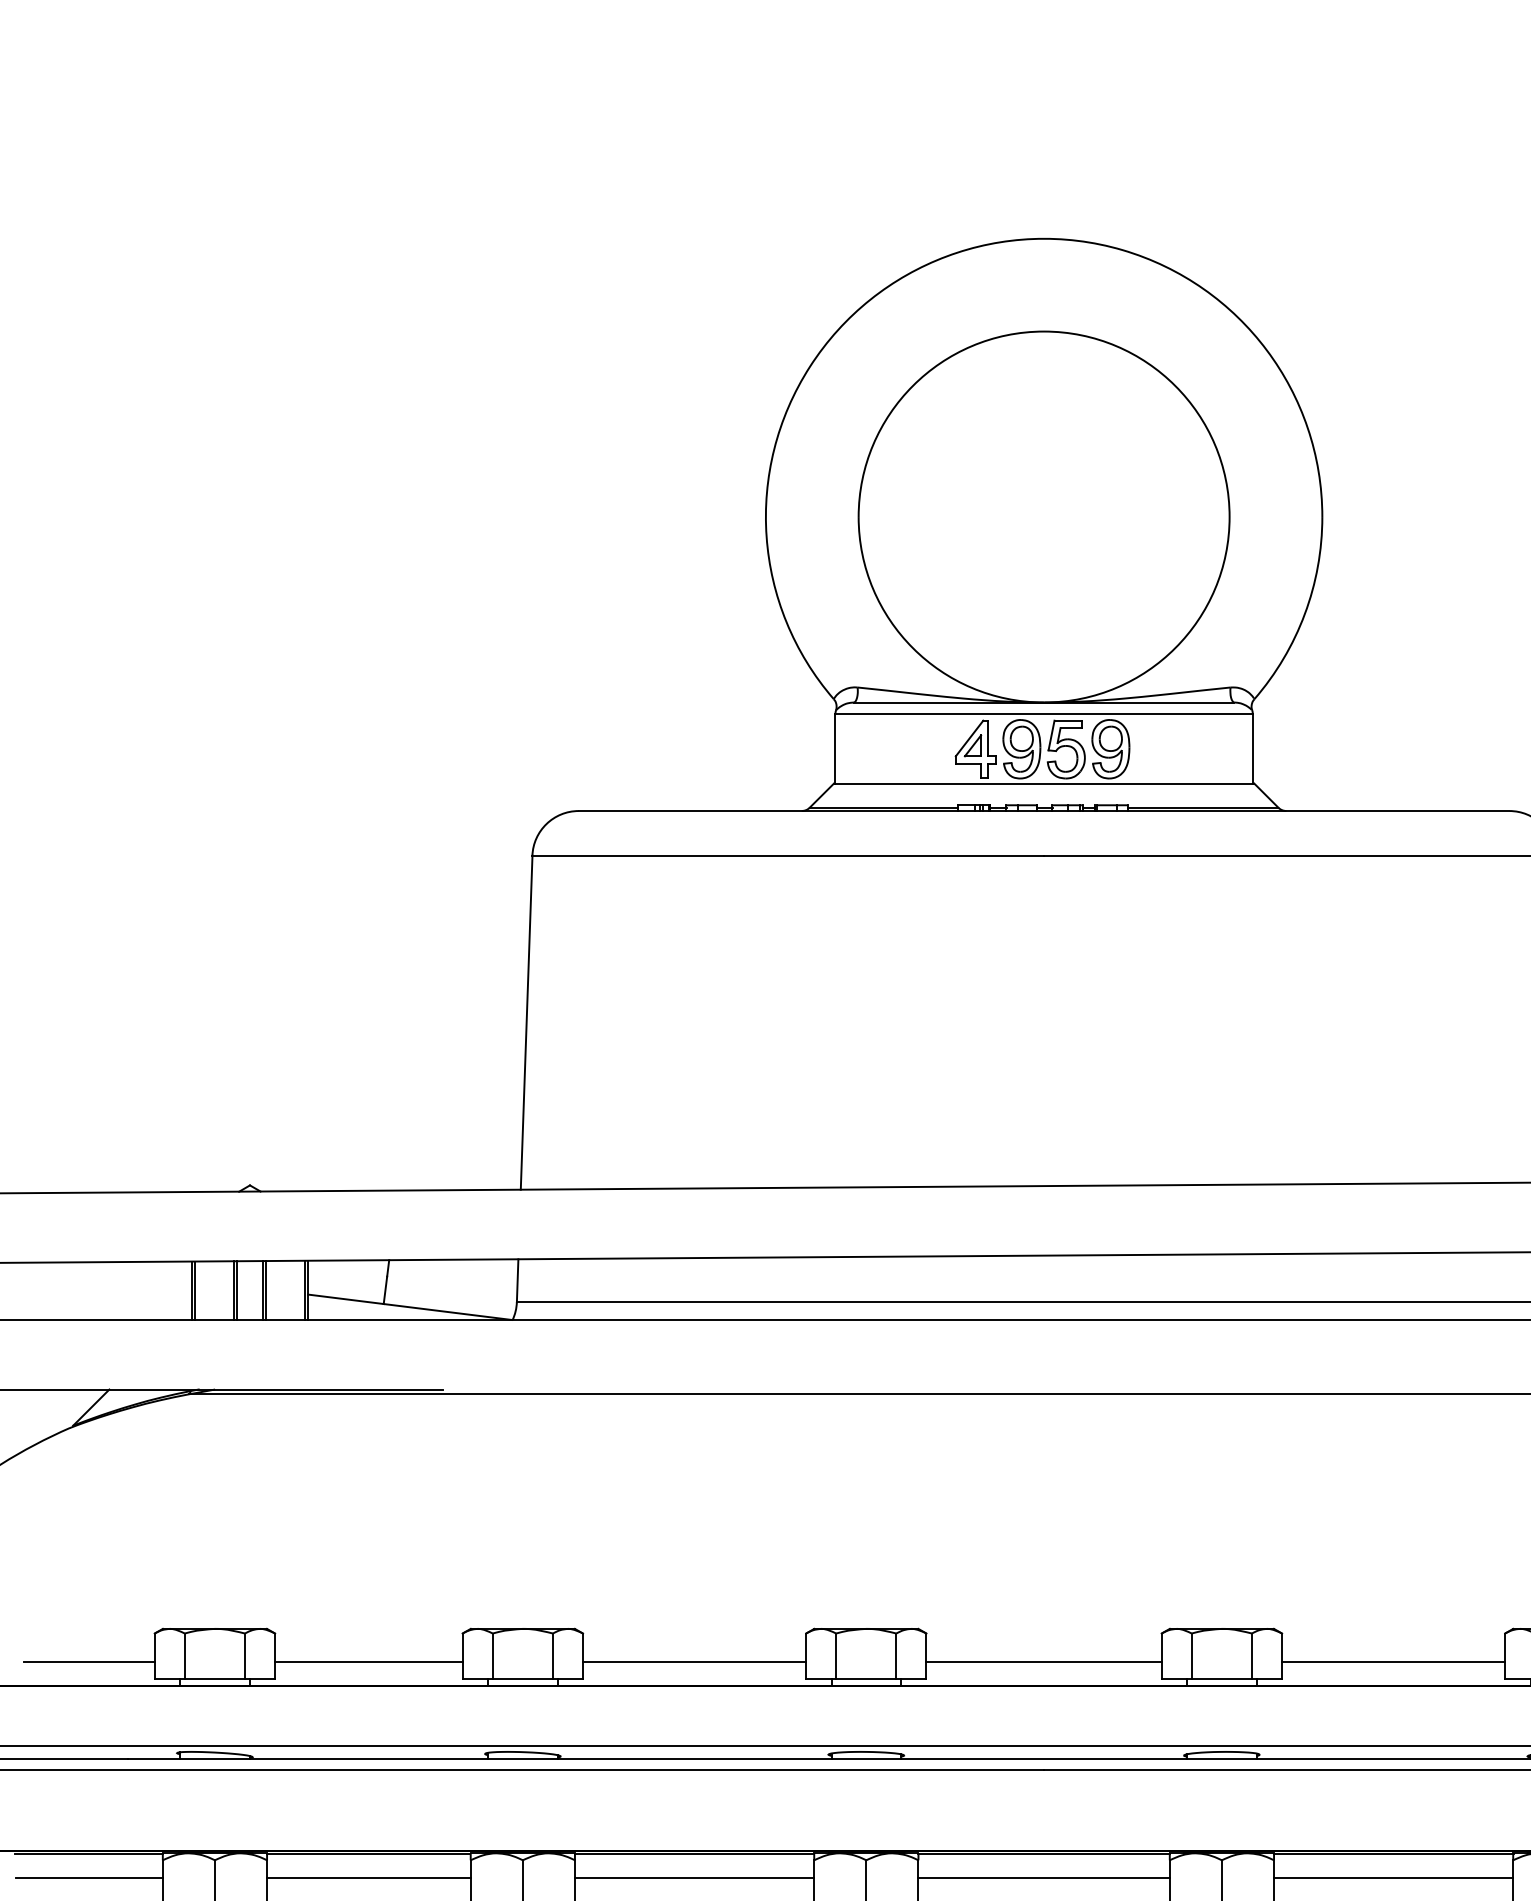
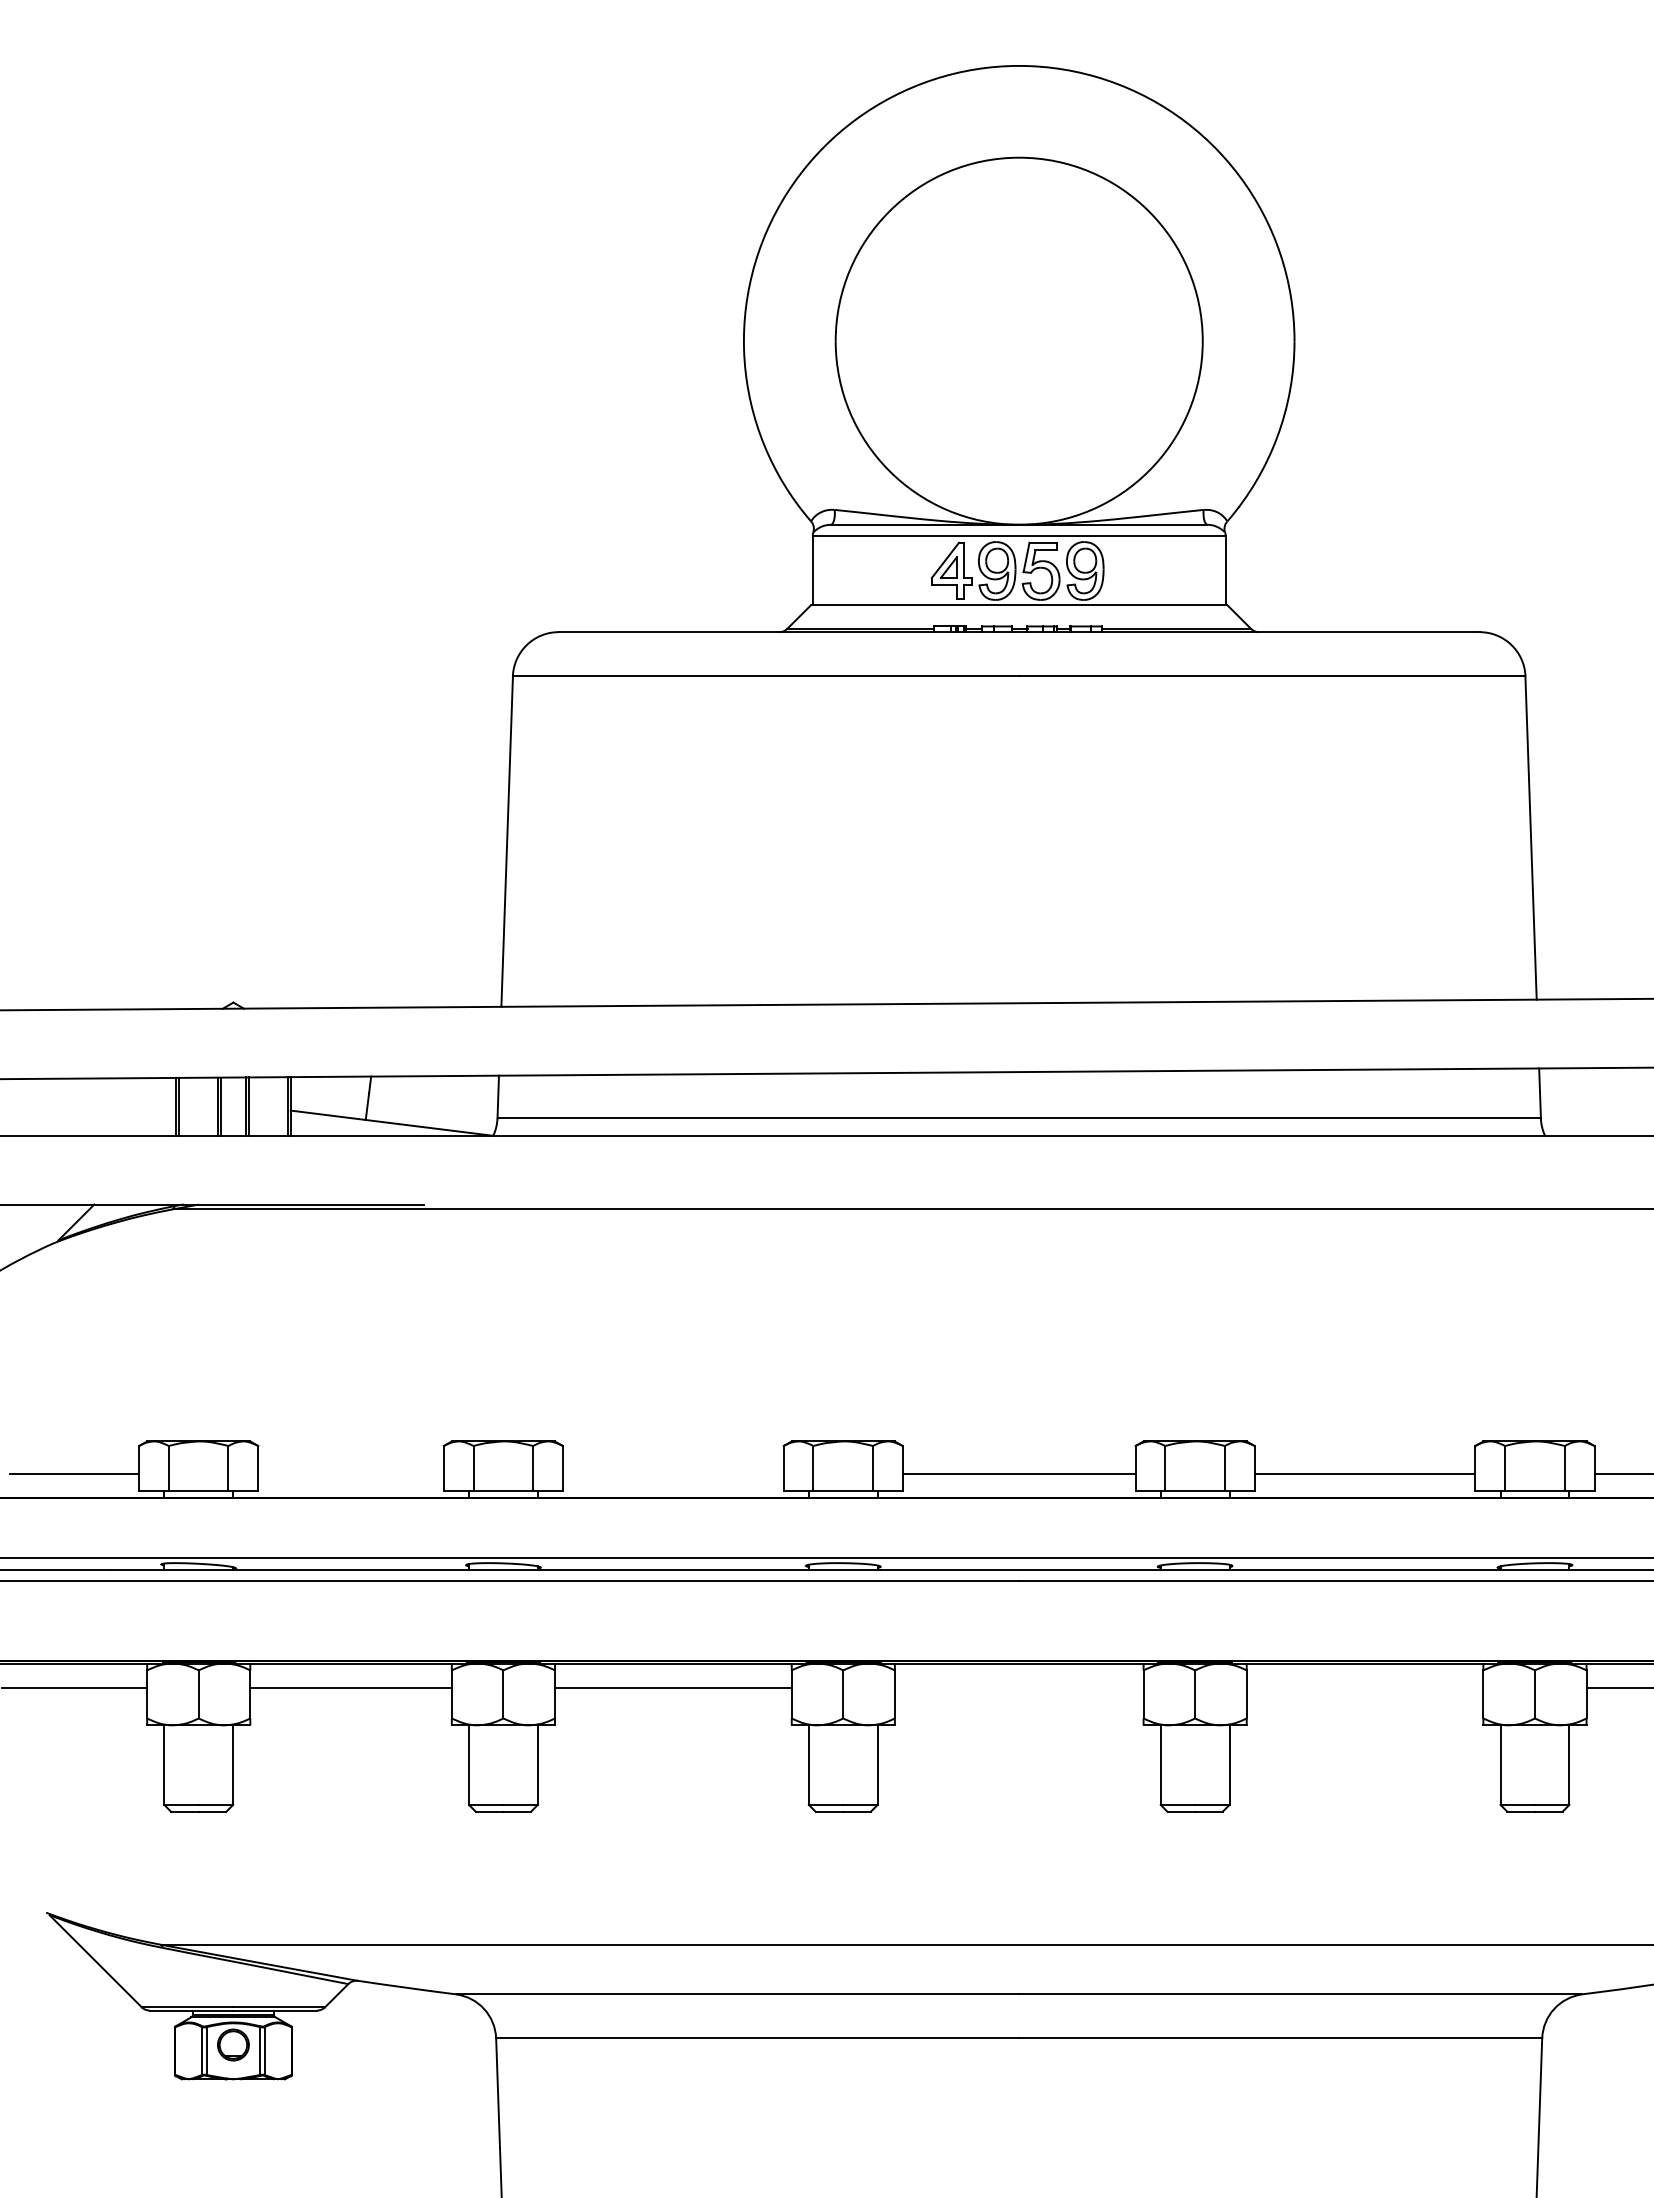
line: (368, 1661) -> (350, 1473), removed
line: (693, 1661) -> (672, 1473), removed
line: (1043, 1878) -> (1018, 1688), removed
line: (1393, 1878) -> (1364, 1688), removed

